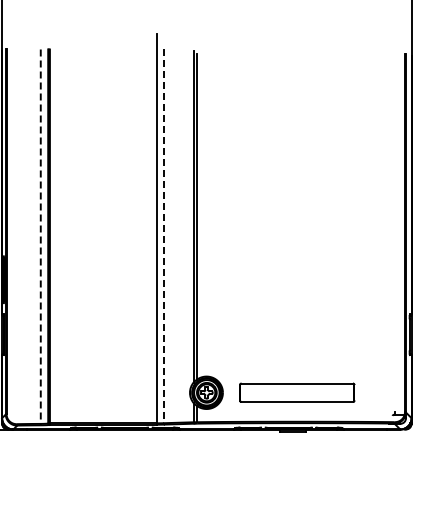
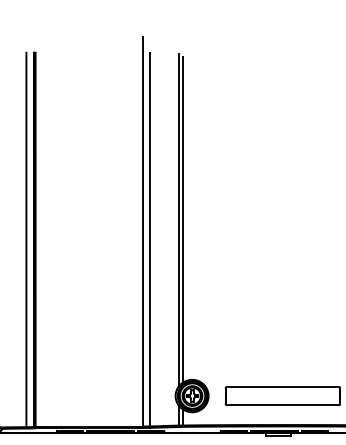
line: (164, 236) -> (150, 239), dashed -> solid
line: (40, 237) -> (26, 240), dashed -> solid

